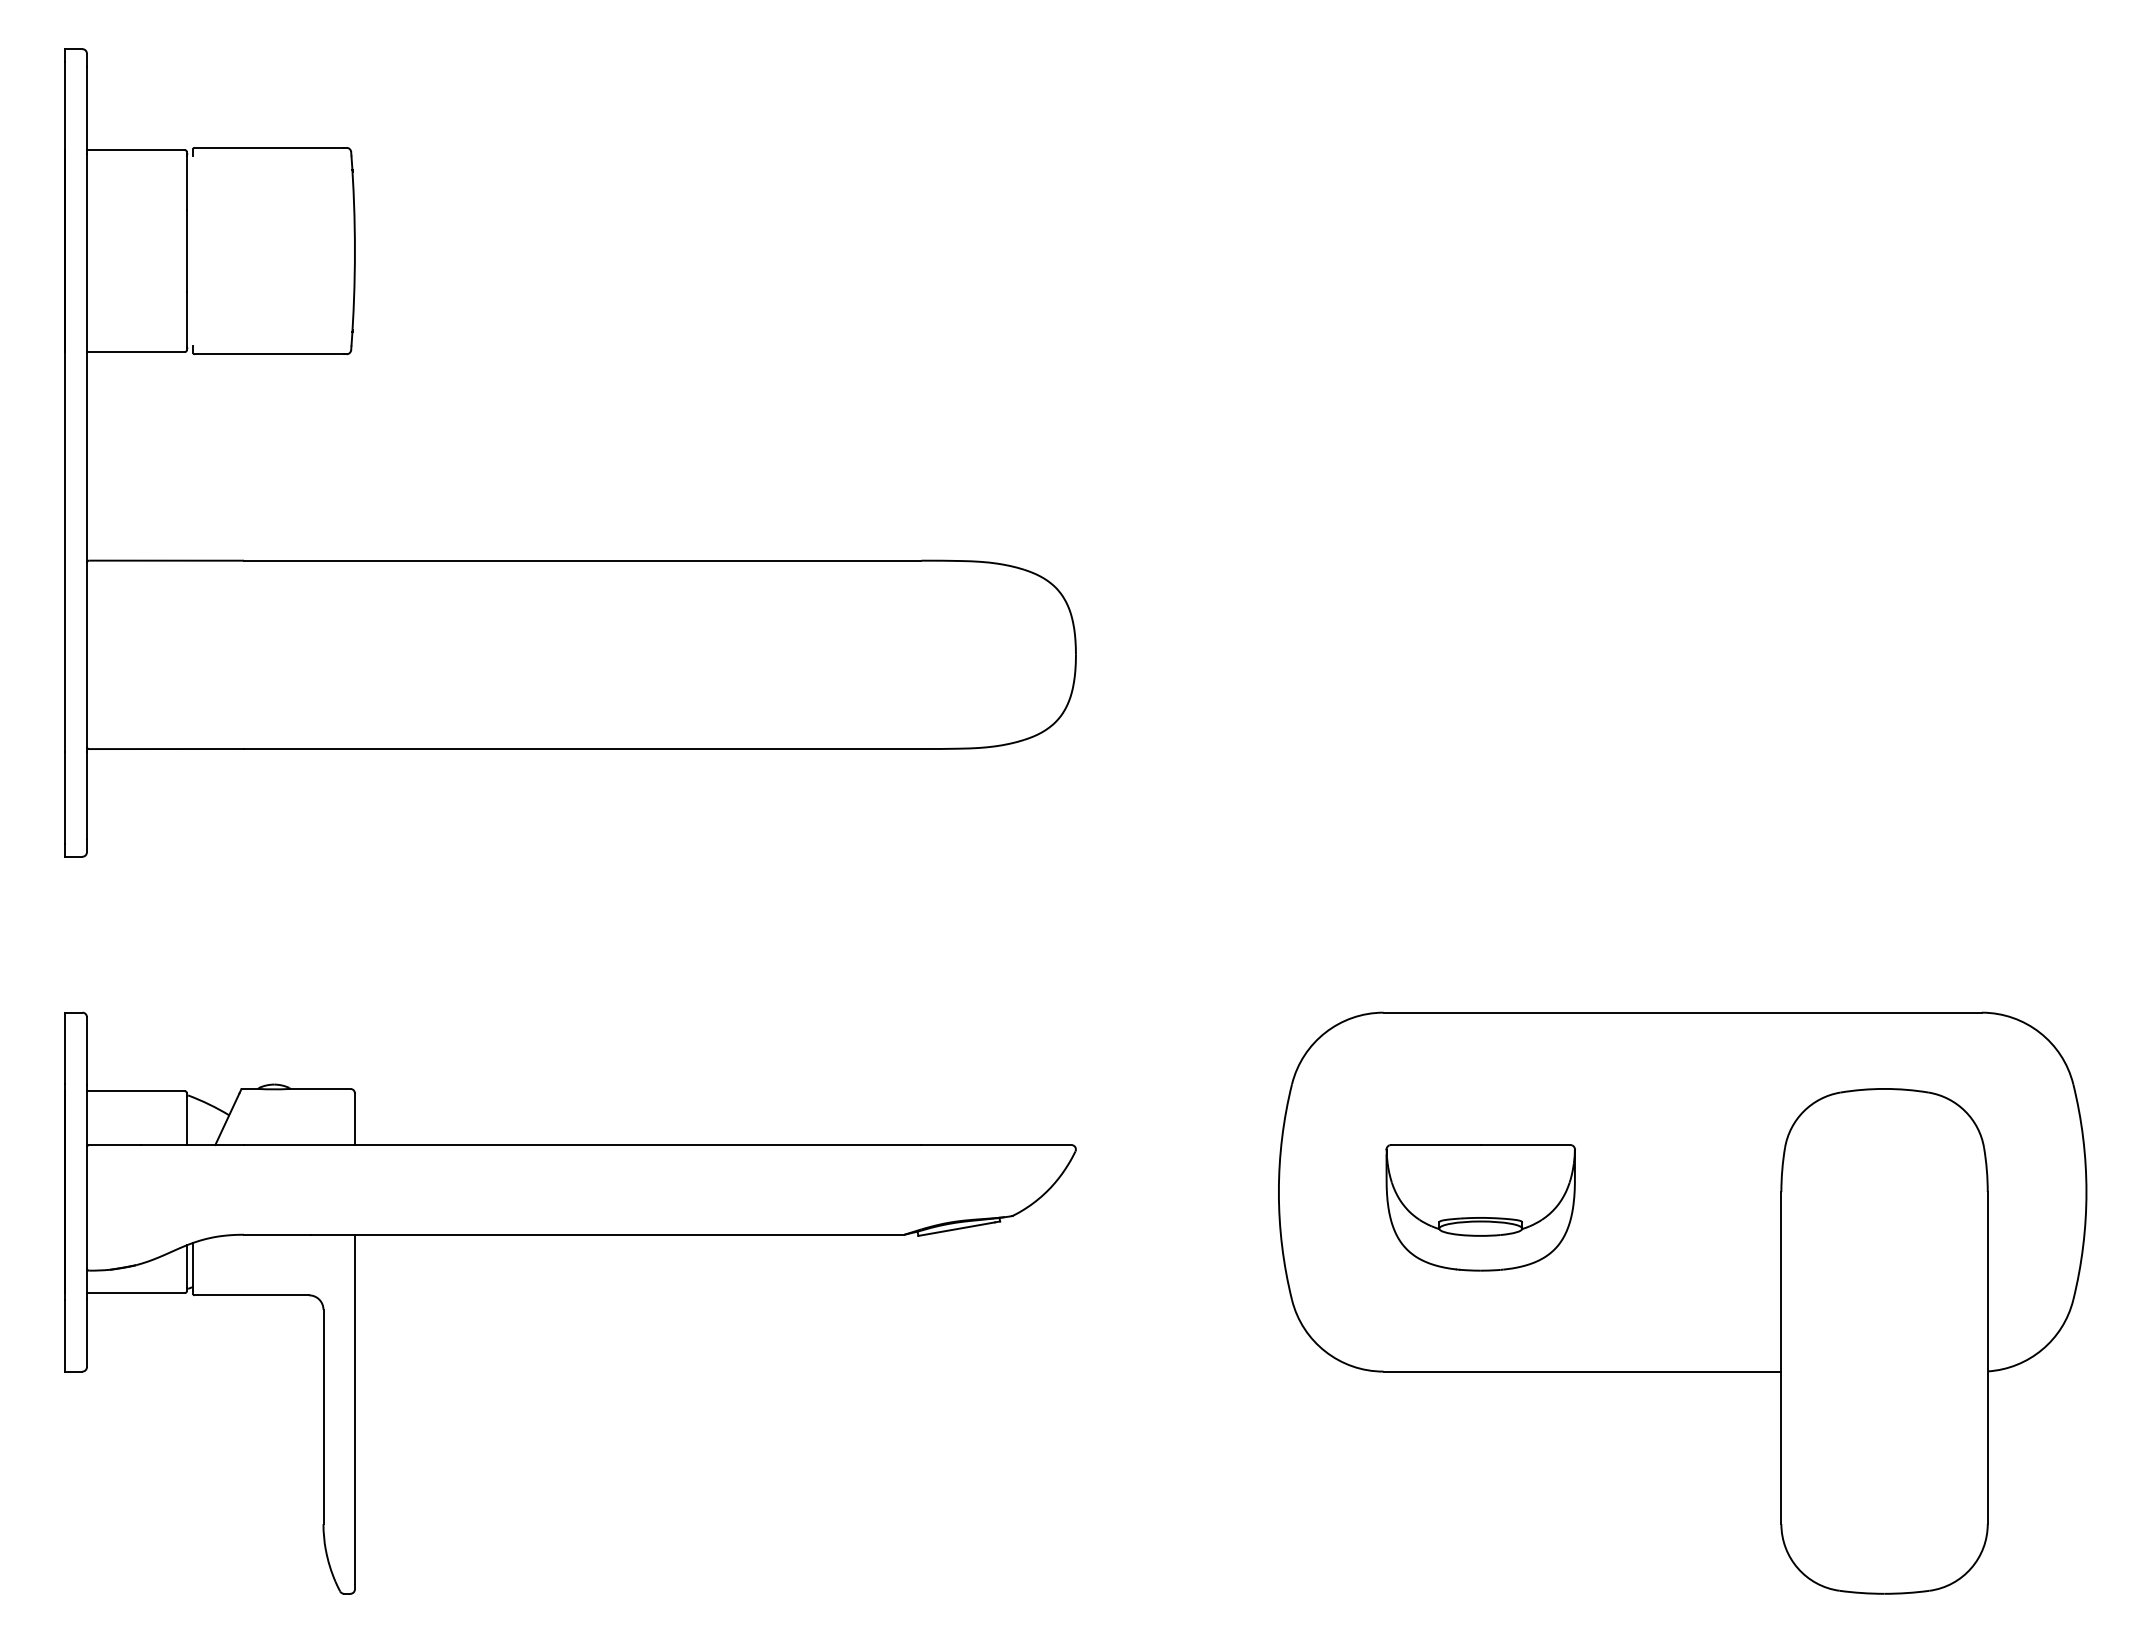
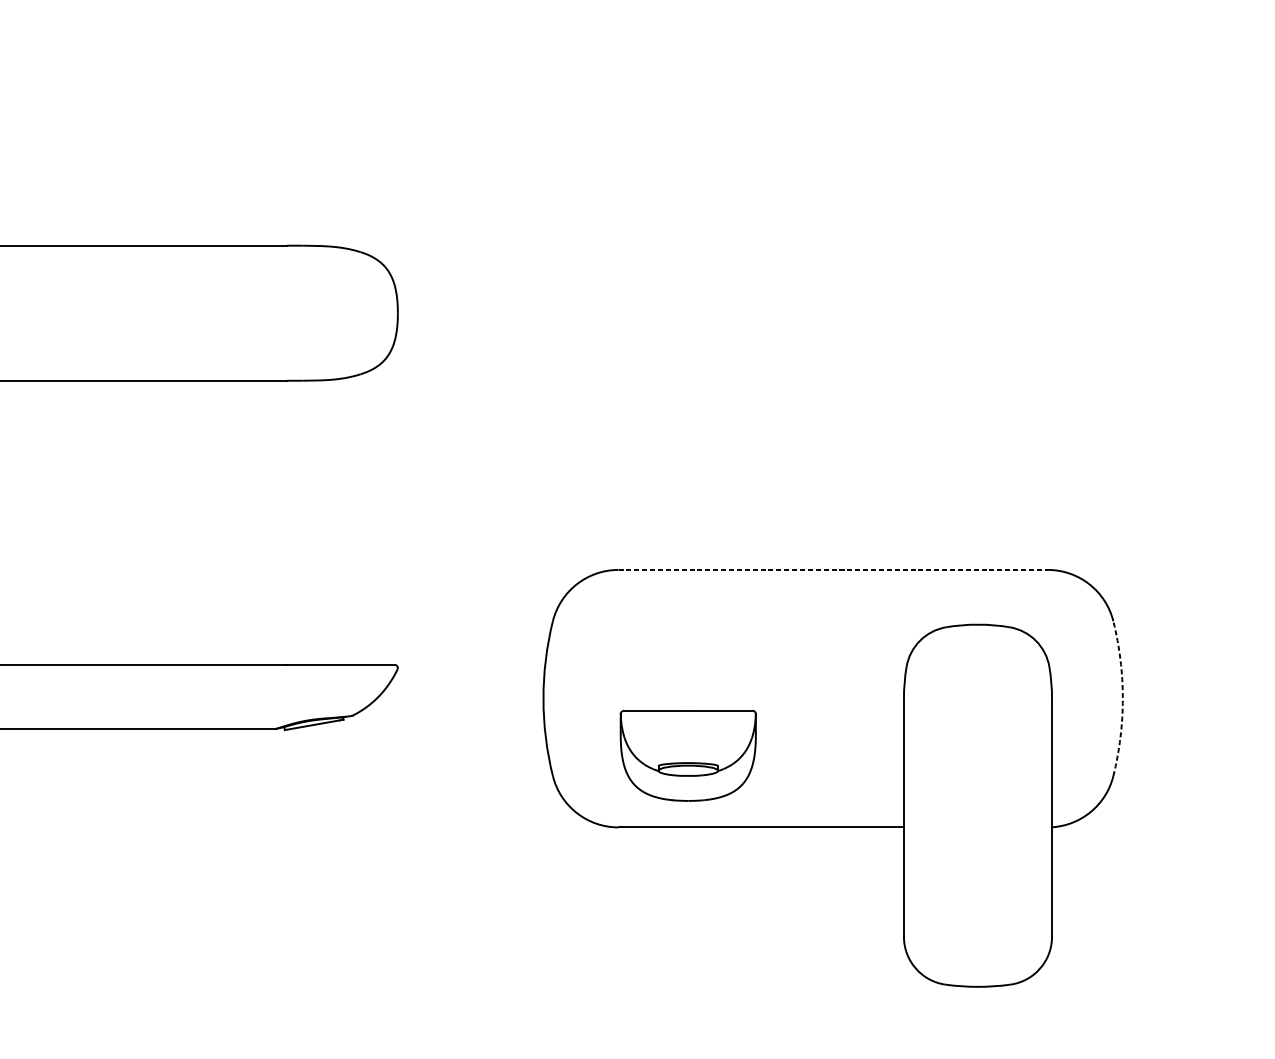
line: (1683, 1012) -> (833, 569), solid -> dashed
arc: (2086, 1192) -> (1122, 698), solid -> dashed
part: (1480, 1207) -> (688, 755), moved

